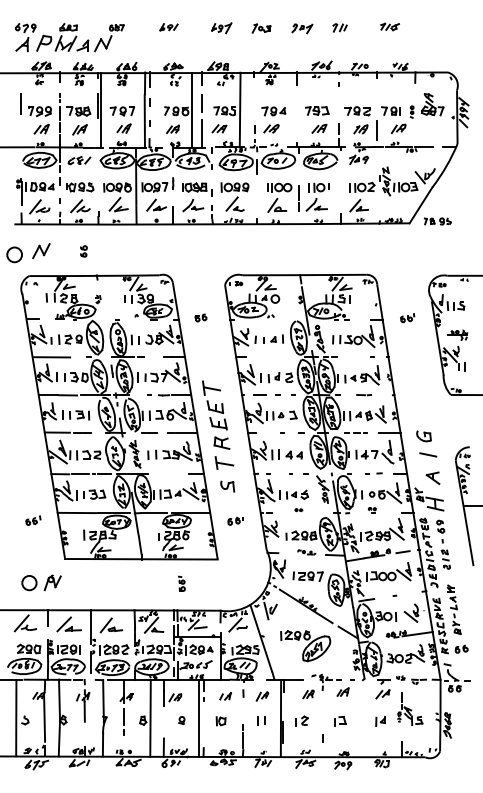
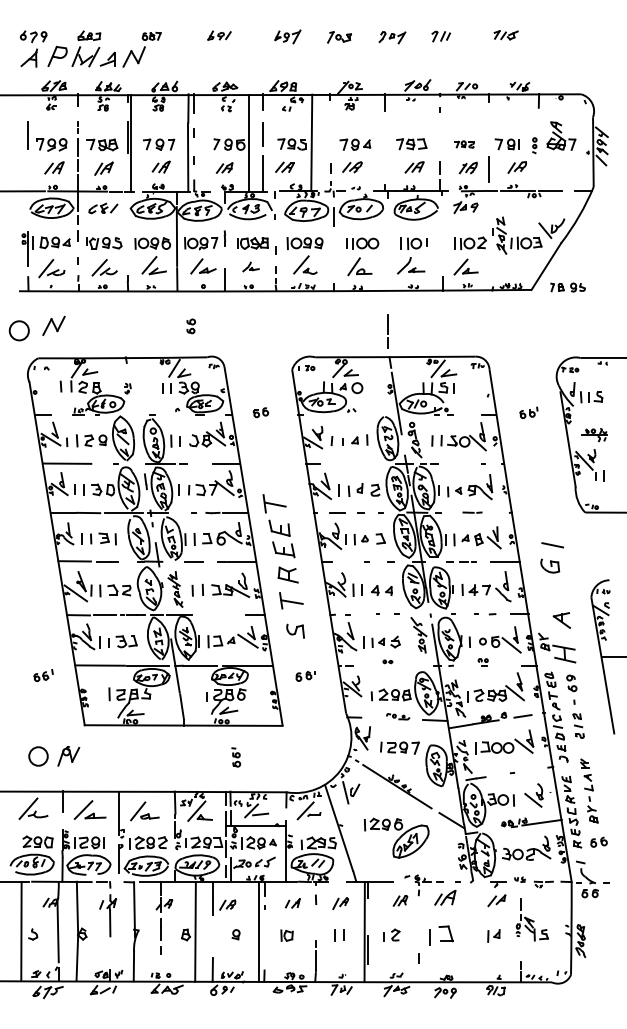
part: (357, 111) -> (464, 144), size x0.6
line: (298, 198) -> (387, 331), moved
part: (192, 205) -> (250, 266), size x0.6
part: (83, 251) -> (190, 326), moved
line: (428, 455) -> (552, 545), moved
part: (343, 691) -> (445, 897), size x1.4
part: (340, 721) -> (441, 935), size x1.6

